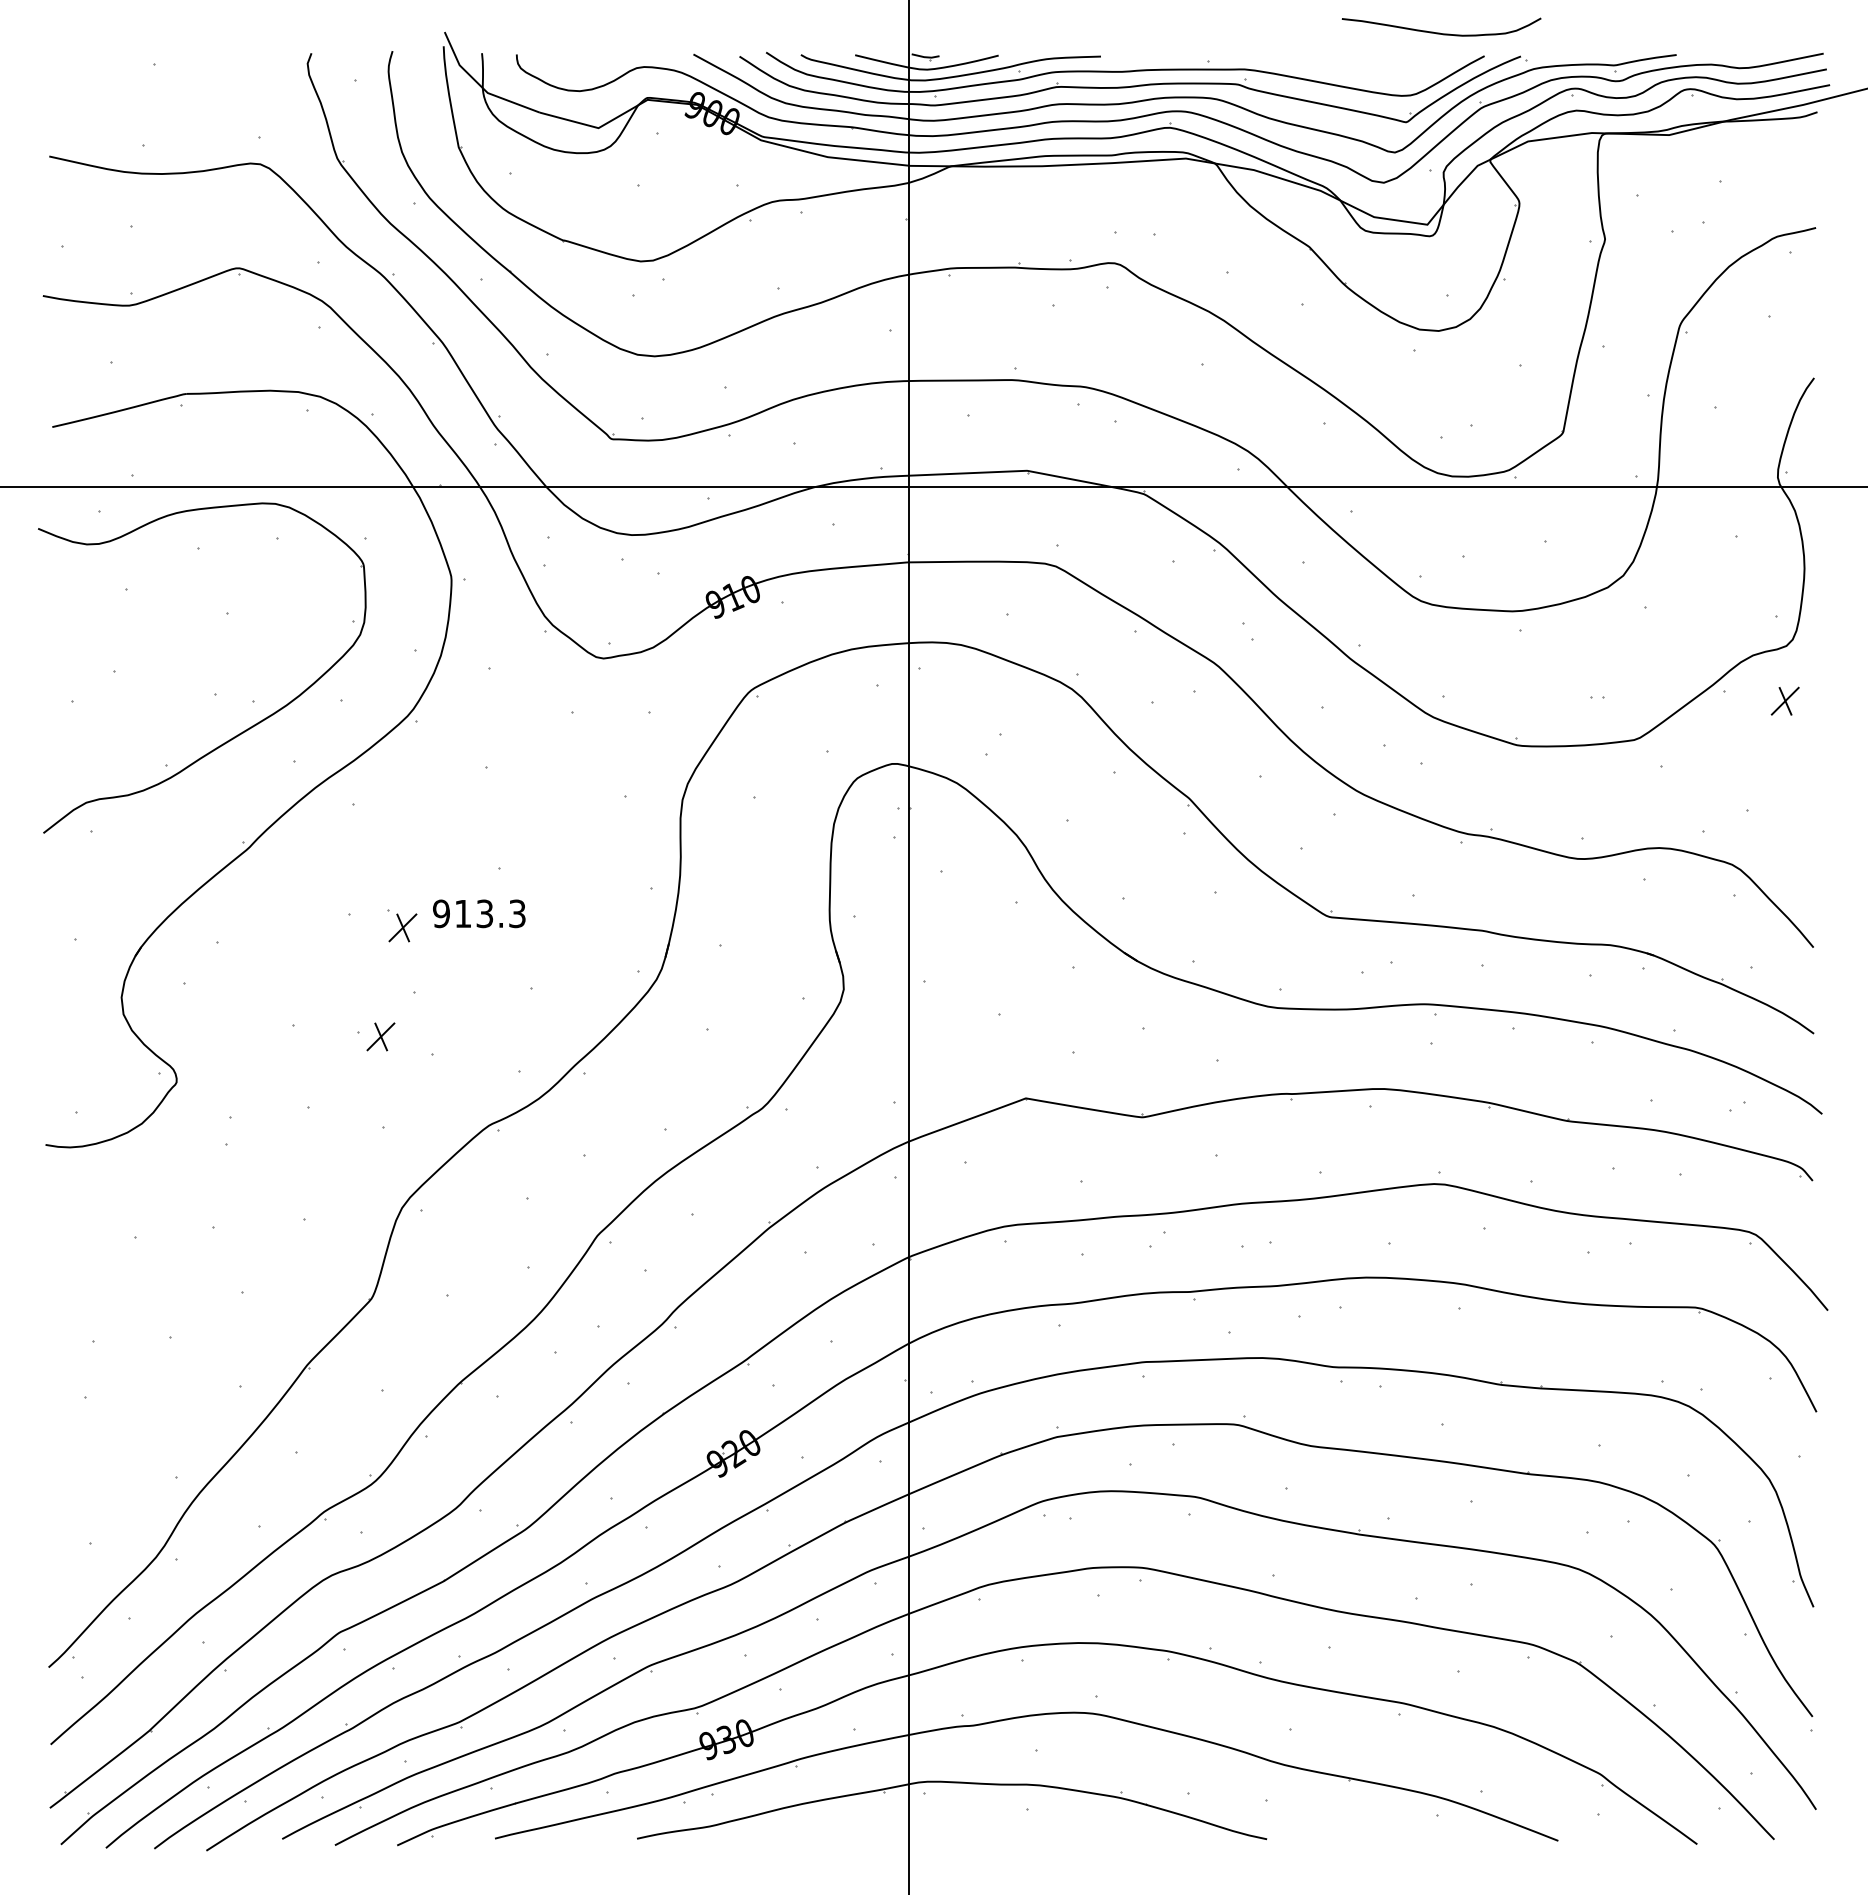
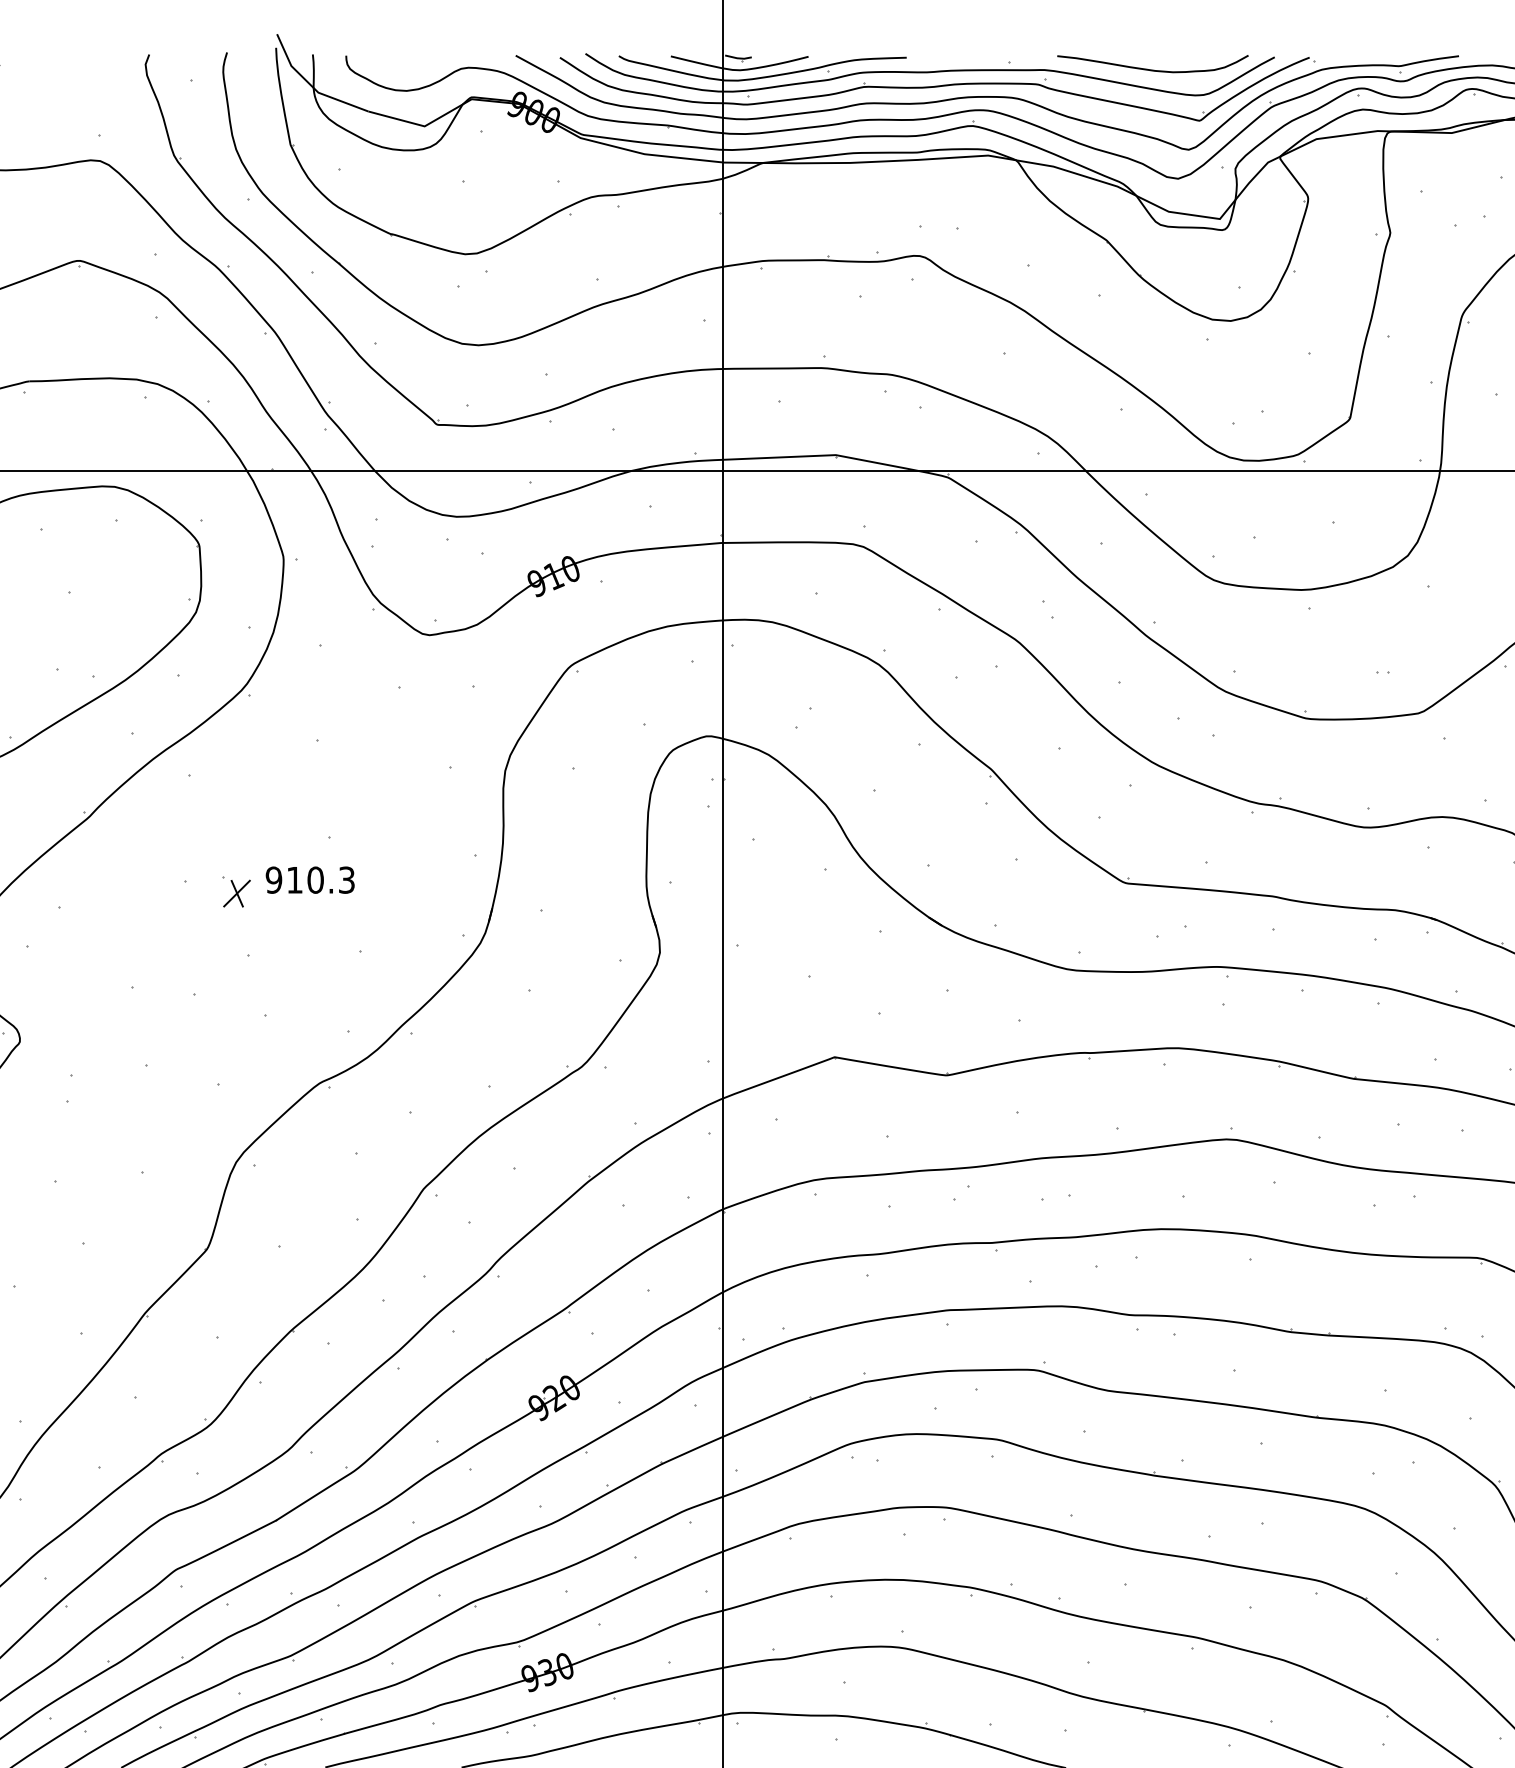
curve: (1440, 32) -> (1151, 69), moved
text: (484, 913) -> (315, 879), 913.3 -> 910.3
part: (380, 1036) -> (215, 997), removed

